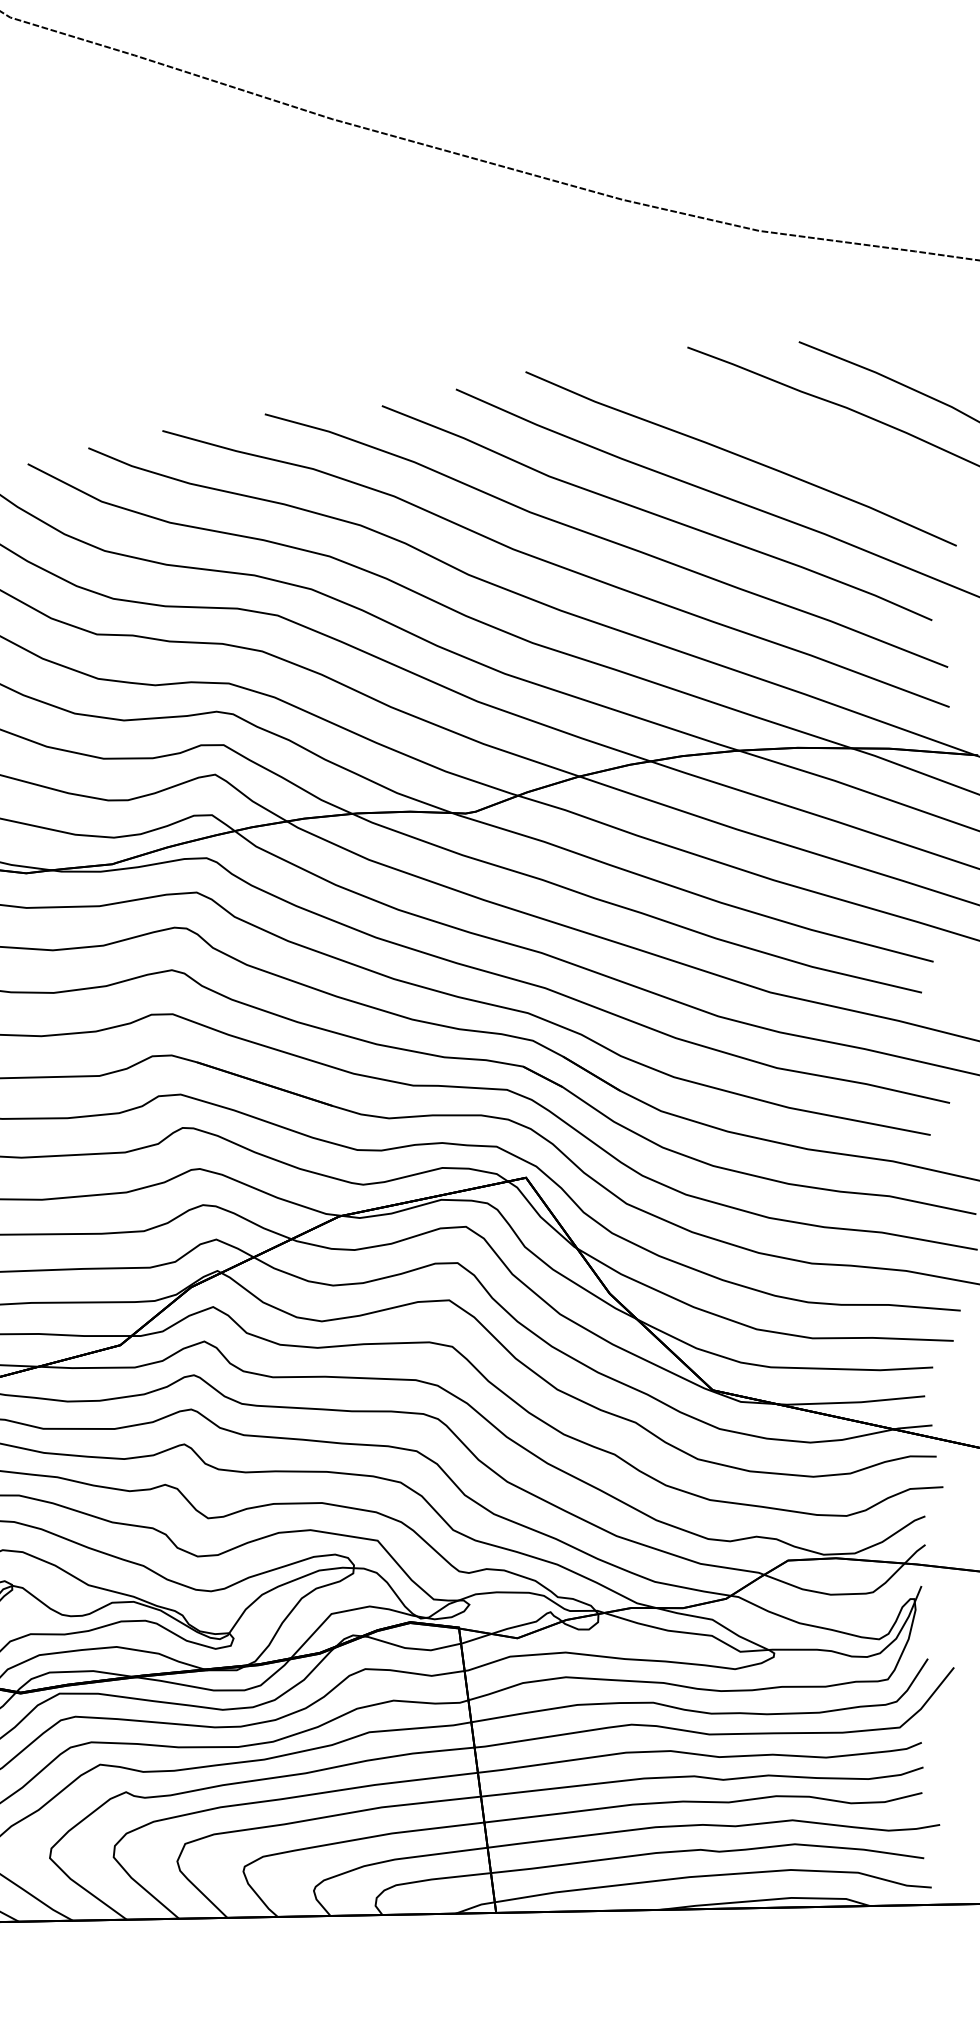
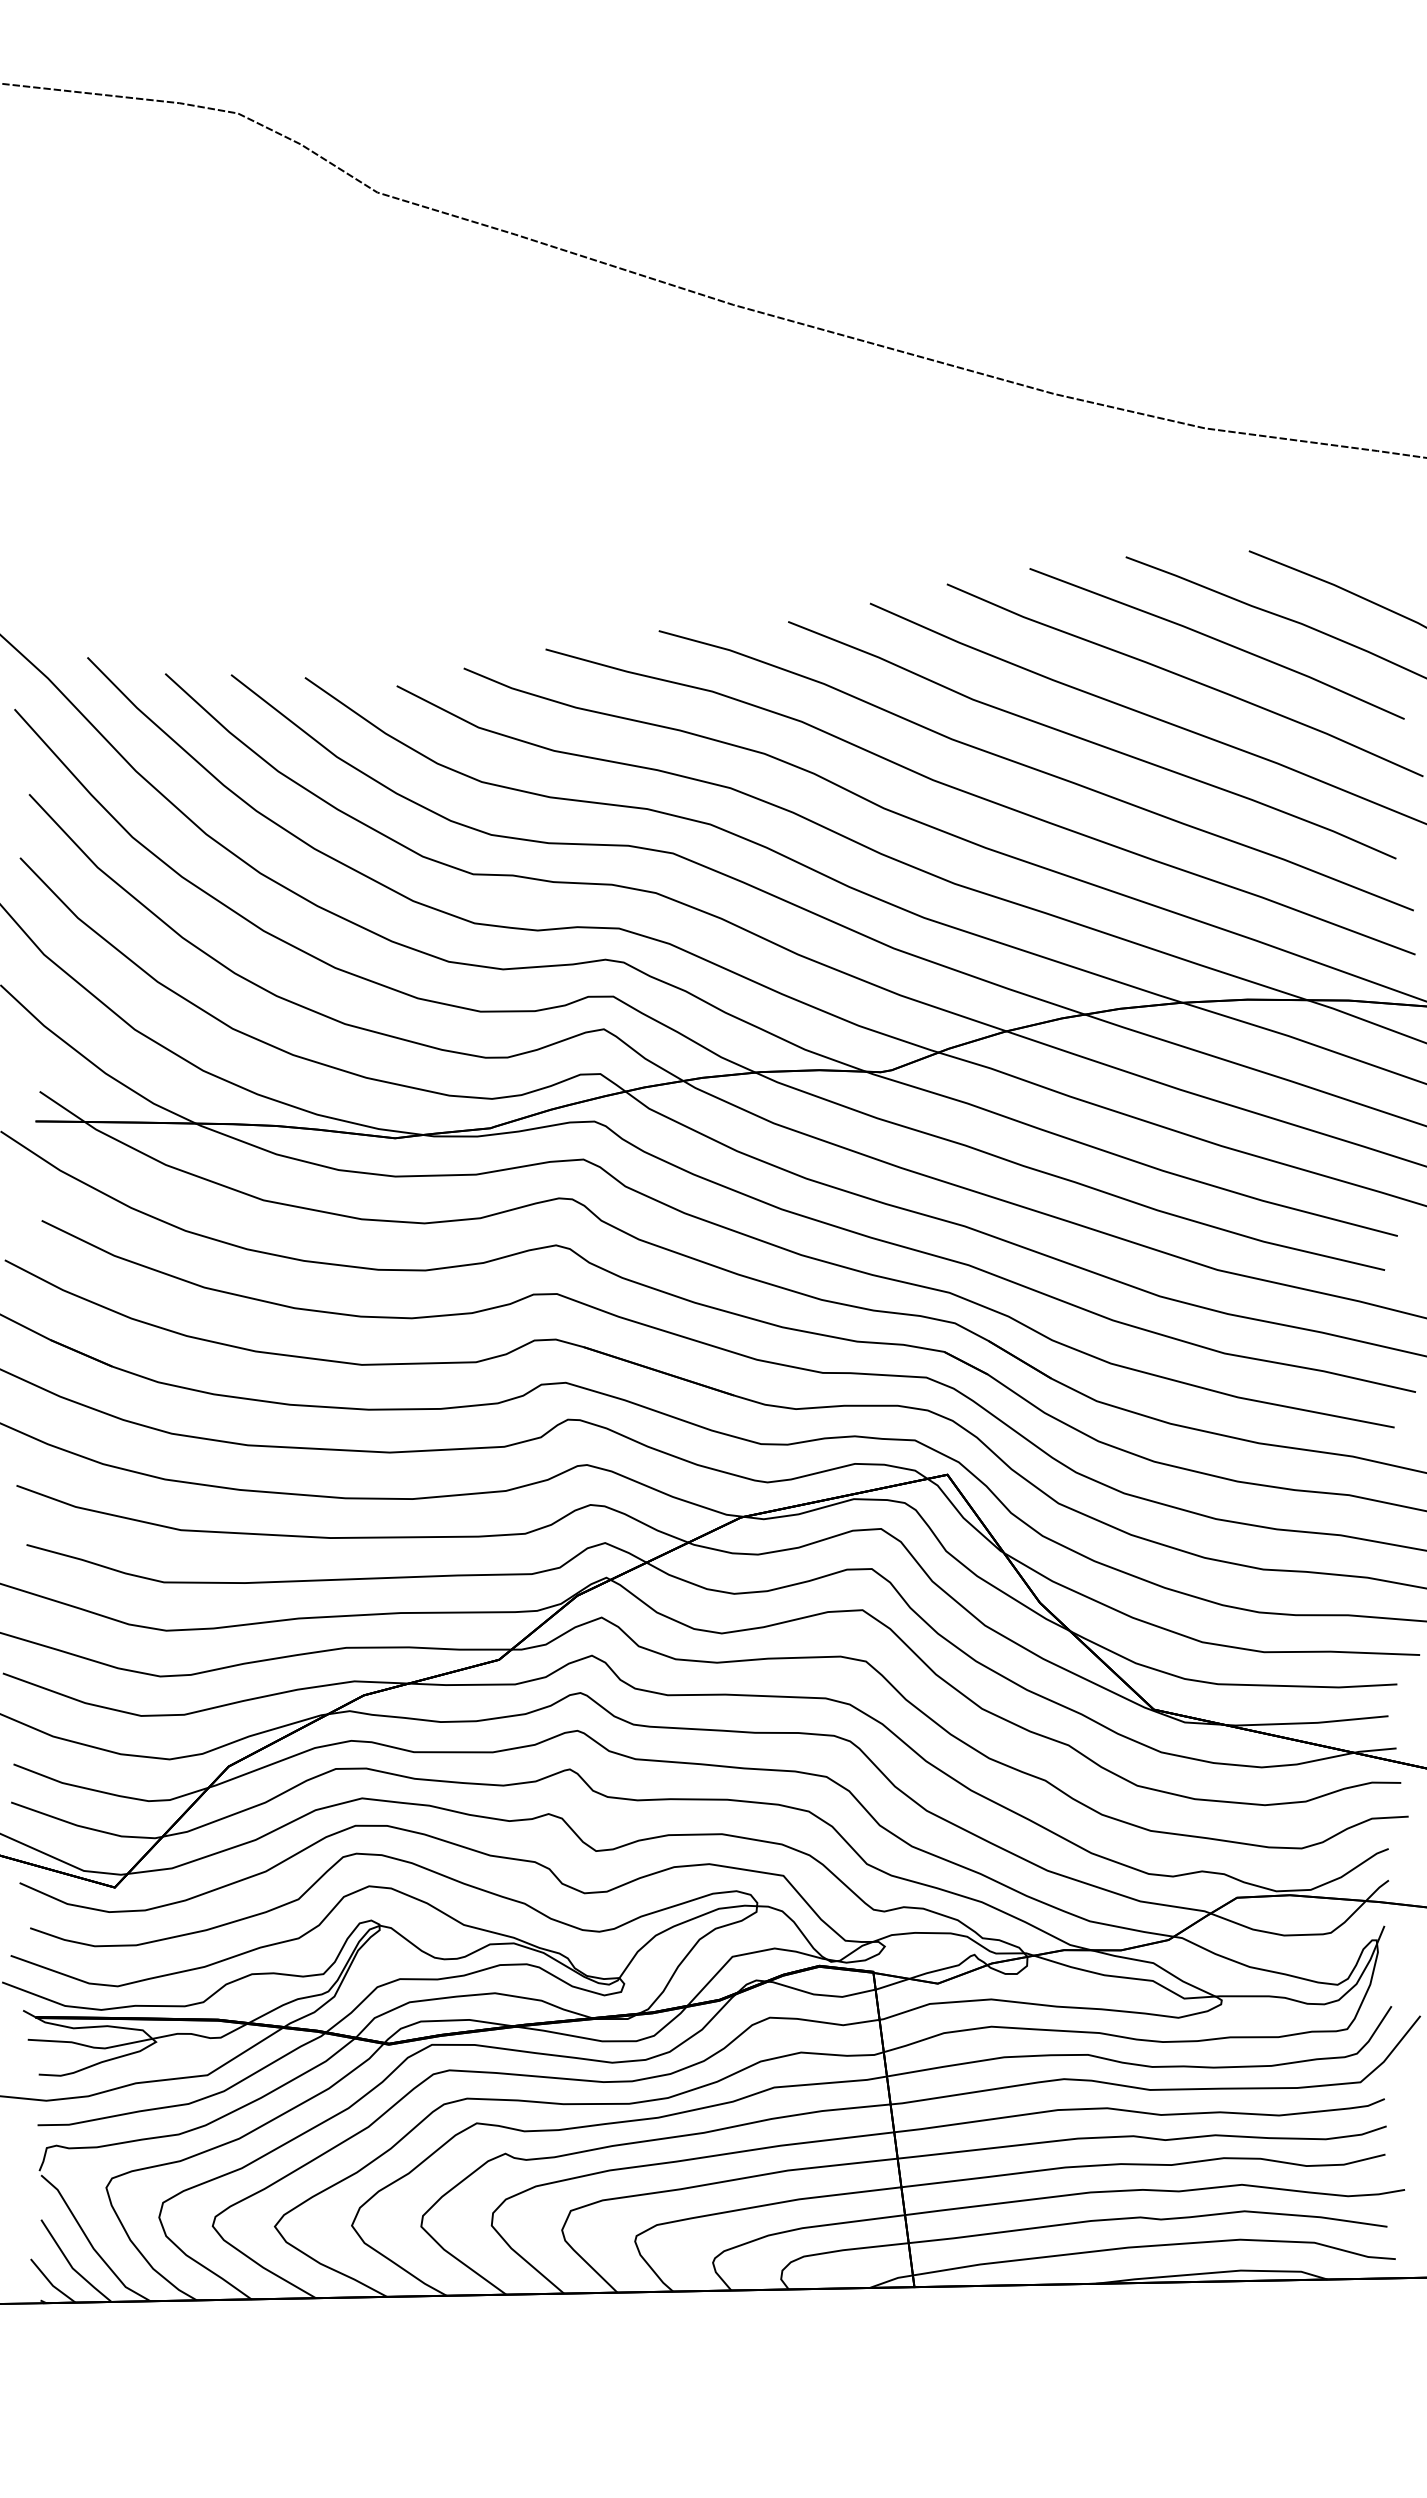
line: (771, 423) -> (1218, 641), added

